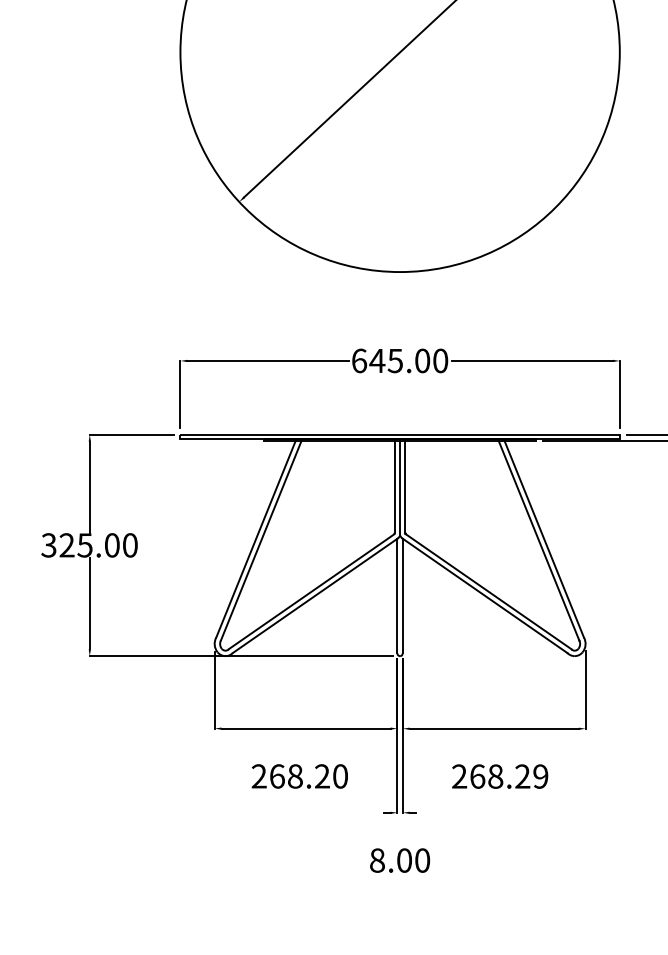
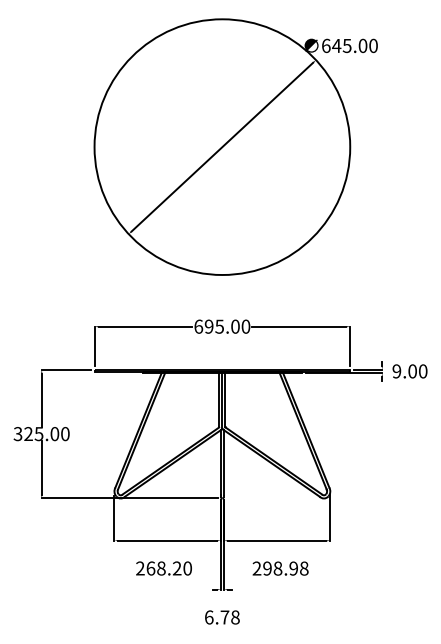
text: (376, 360) -> (208, 326), 645.00 -> 695.00
text: (508, 776) -> (285, 568), 268.29 -> 298.98
text: (400, 860) -> (222, 617), 8.00 -> 6.78

